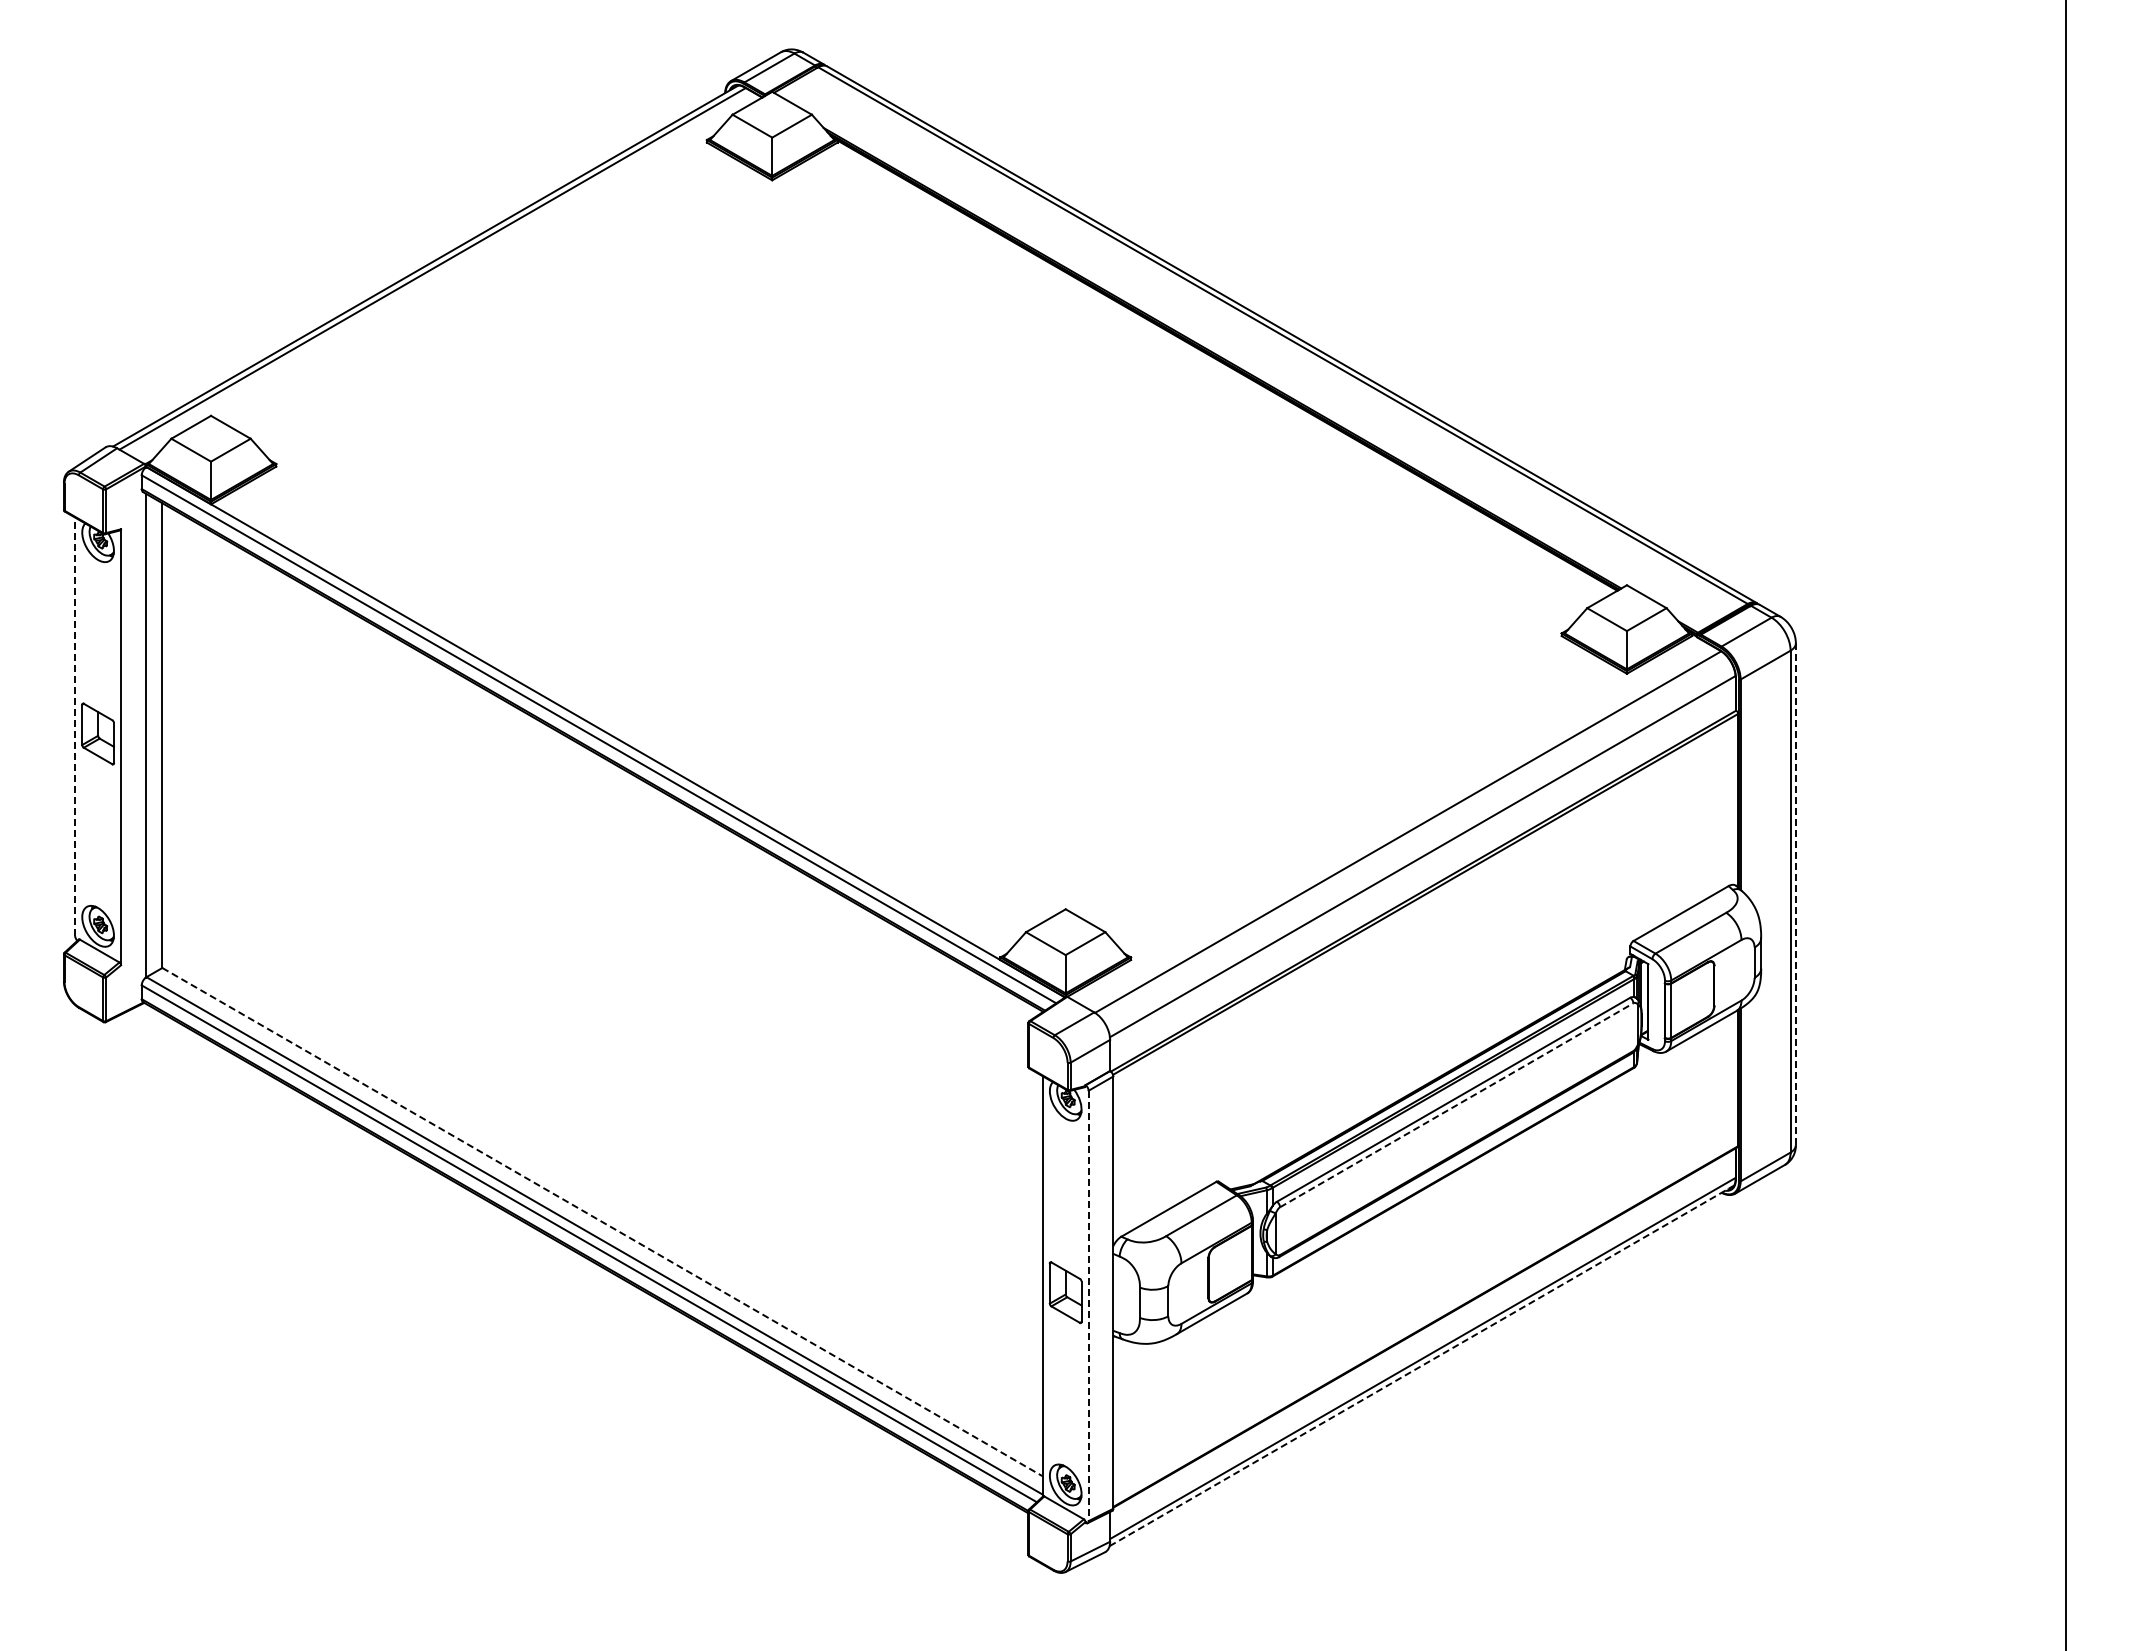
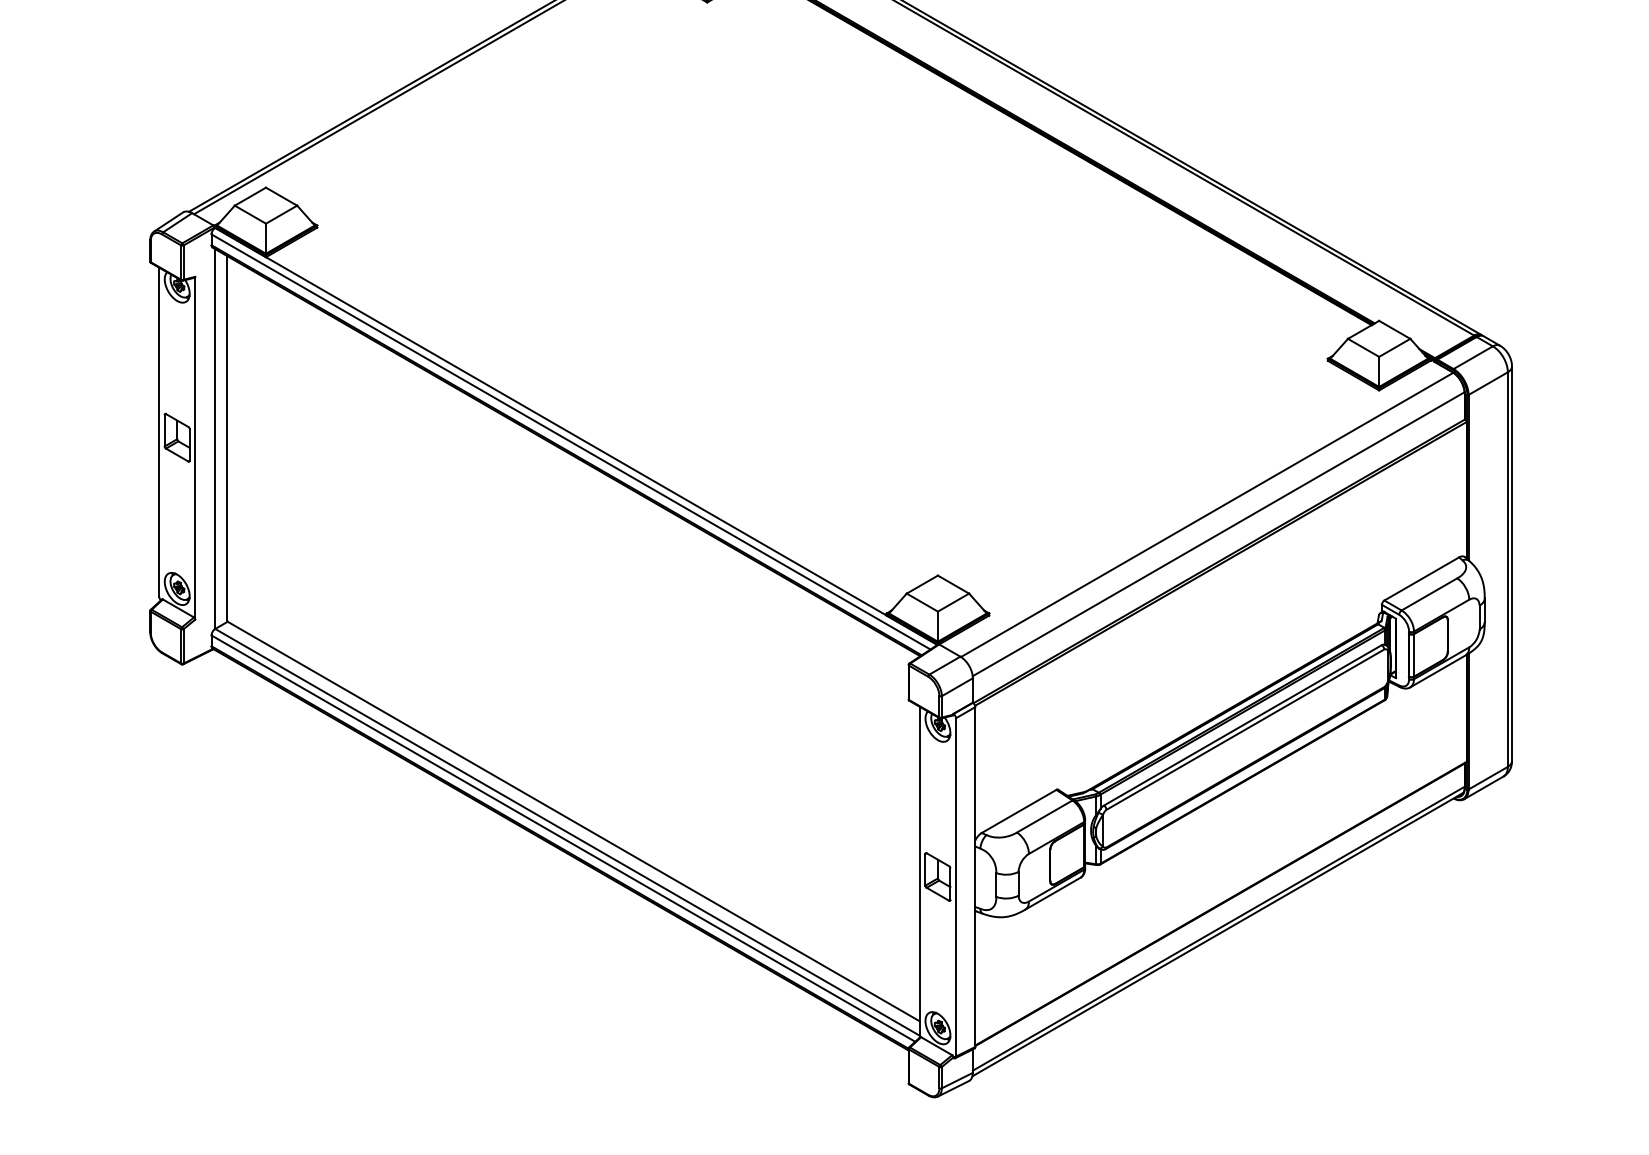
line: (75, 726) -> (159, 431), dashed -> solid
line: (1795, 894) -> (1511, 563), dashed -> solid
line: (1456, 1105) -> (1245, 729), dashed -> solid
line: (602, 1222) -> (573, 821), dashed -> solid
line: (1088, 1306) -> (955, 887), dashed -> solid
line: (1421, 1365) -> (1217, 934), dashed -> solid

